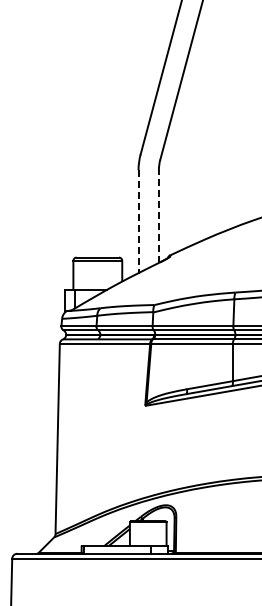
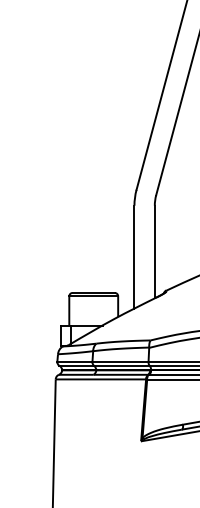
line: (158, 216) -> (154, 251), dashed -> solid
line: (138, 222) -> (134, 257), dashed -> solid

